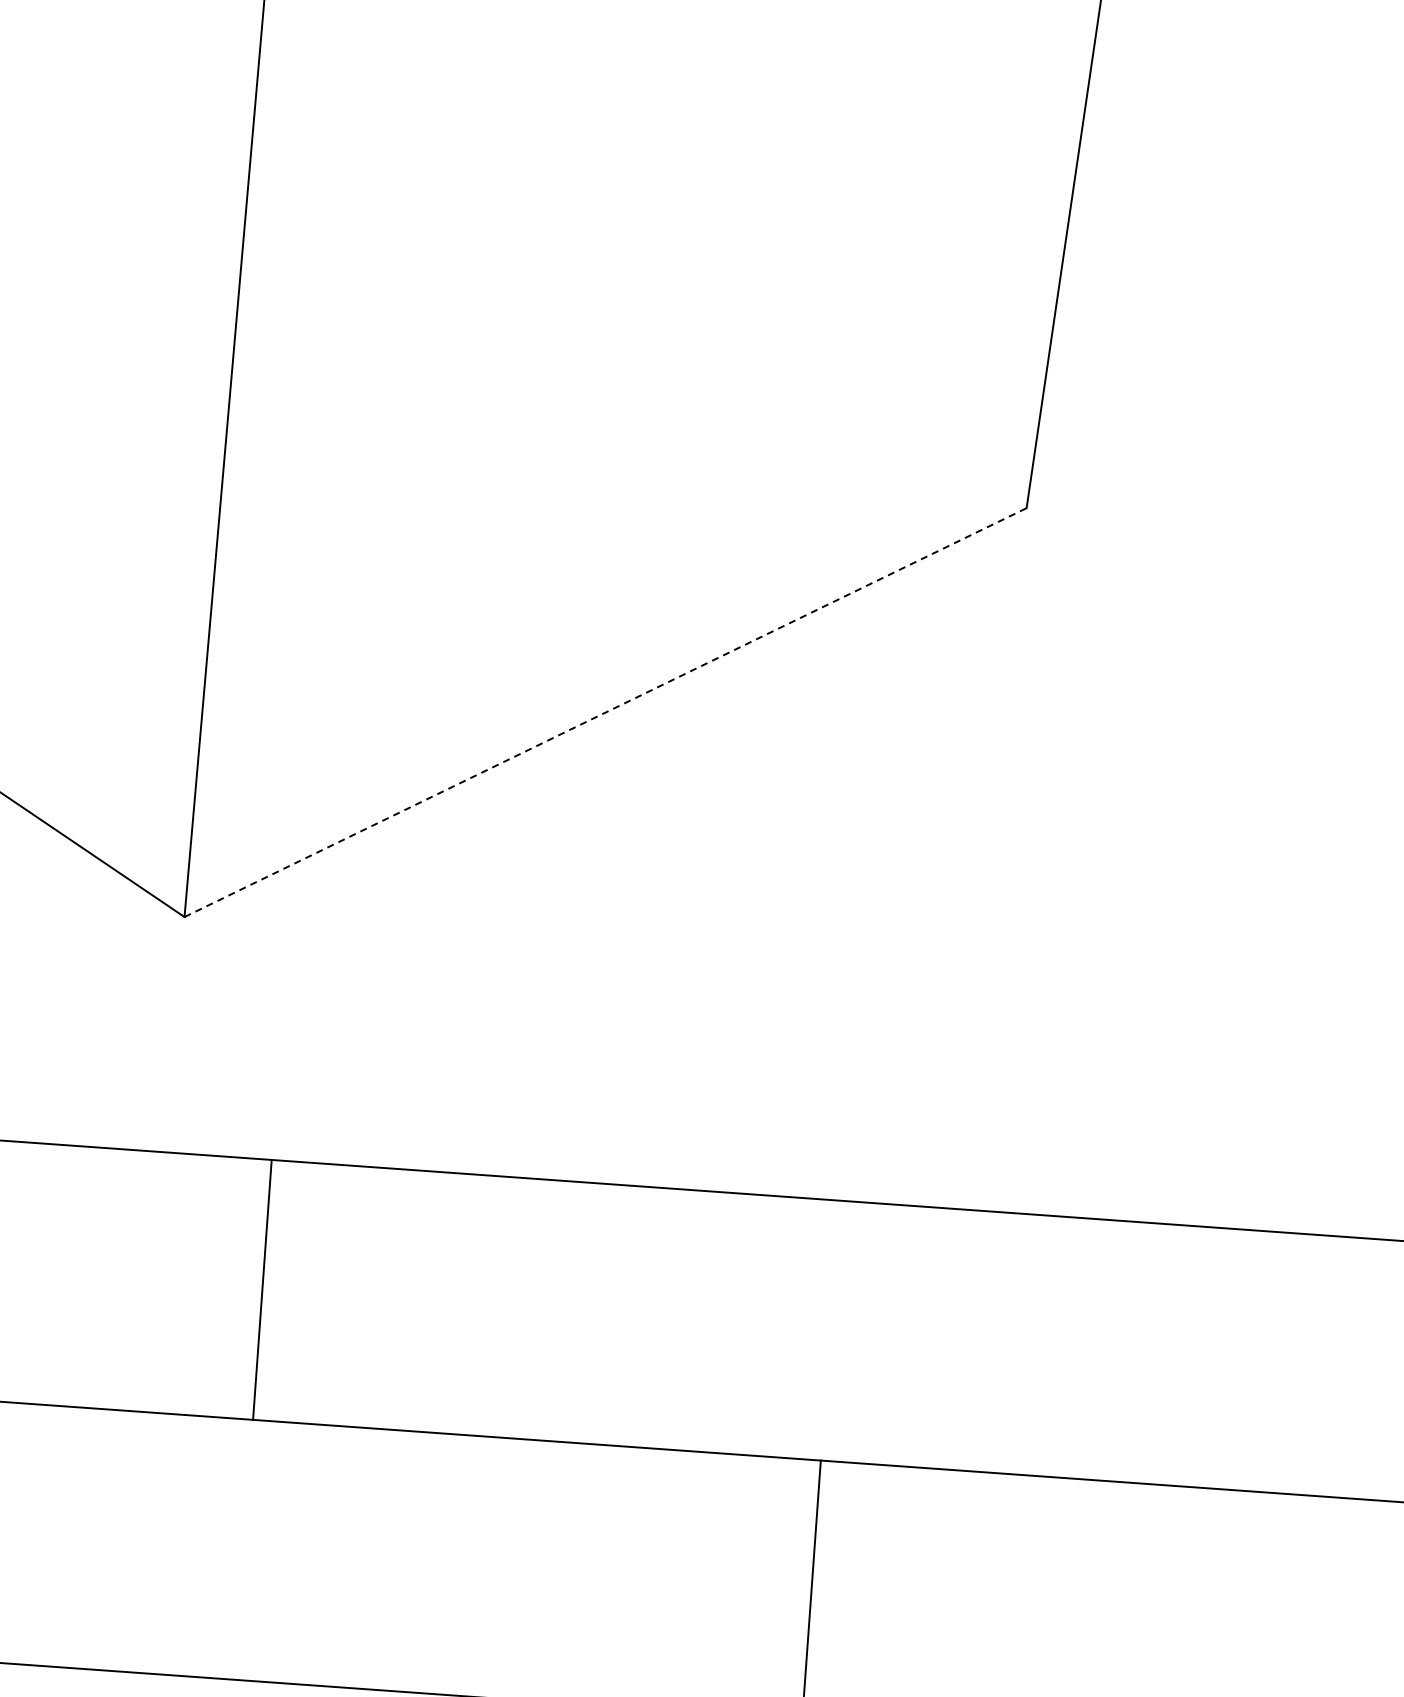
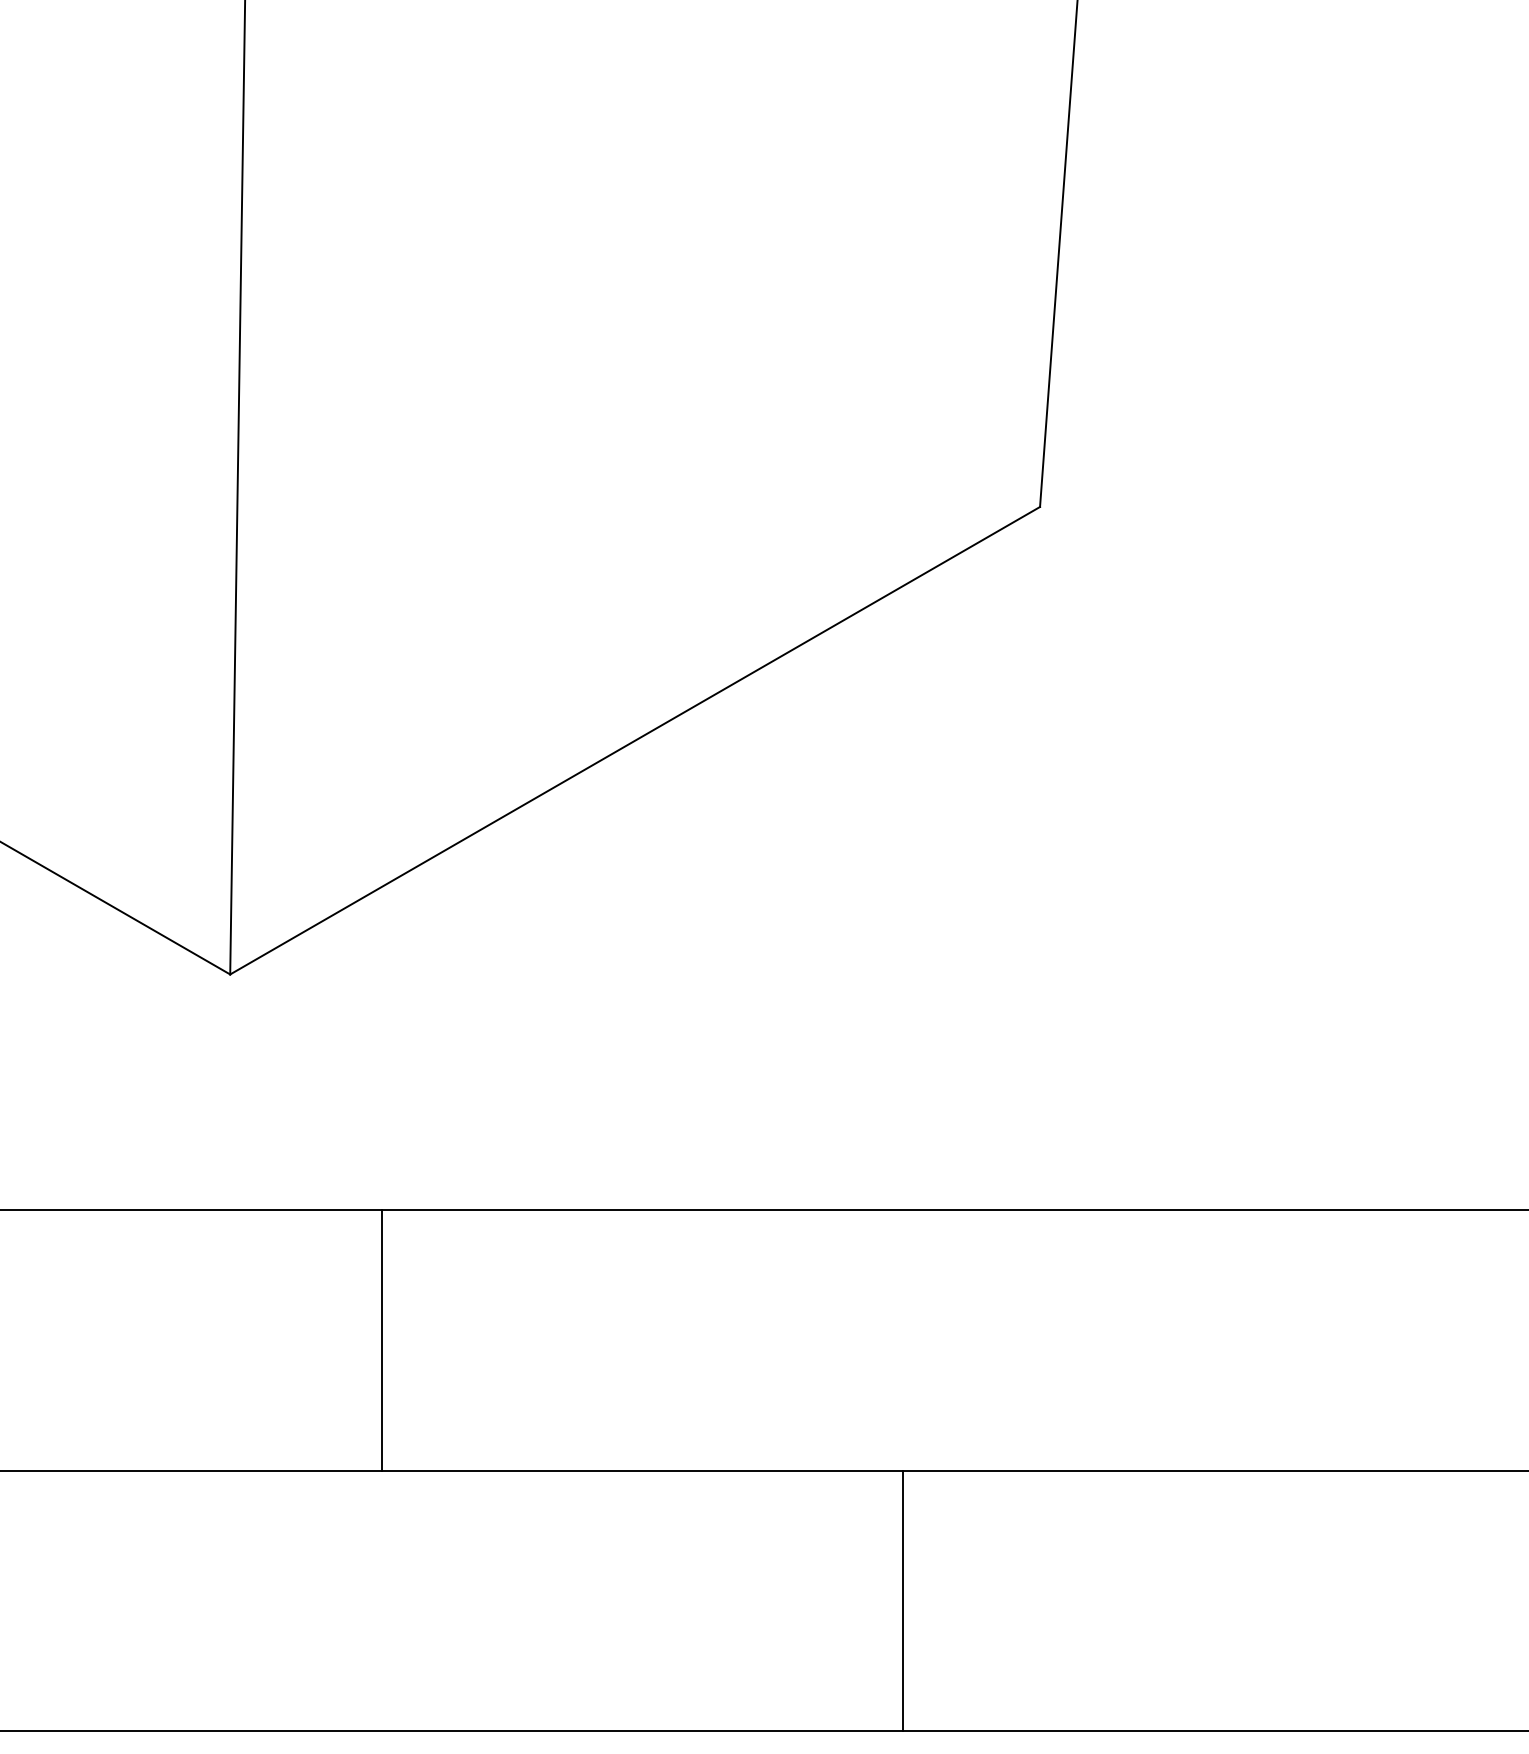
line: (605, 712) -> (635, 740), dashed -> solid
line: (262, 1289) -> (382, 1340), moved

